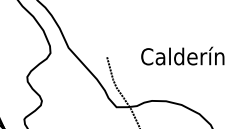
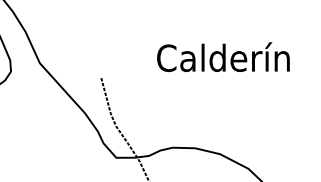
text: (182, 55) -> (223, 56), moved

